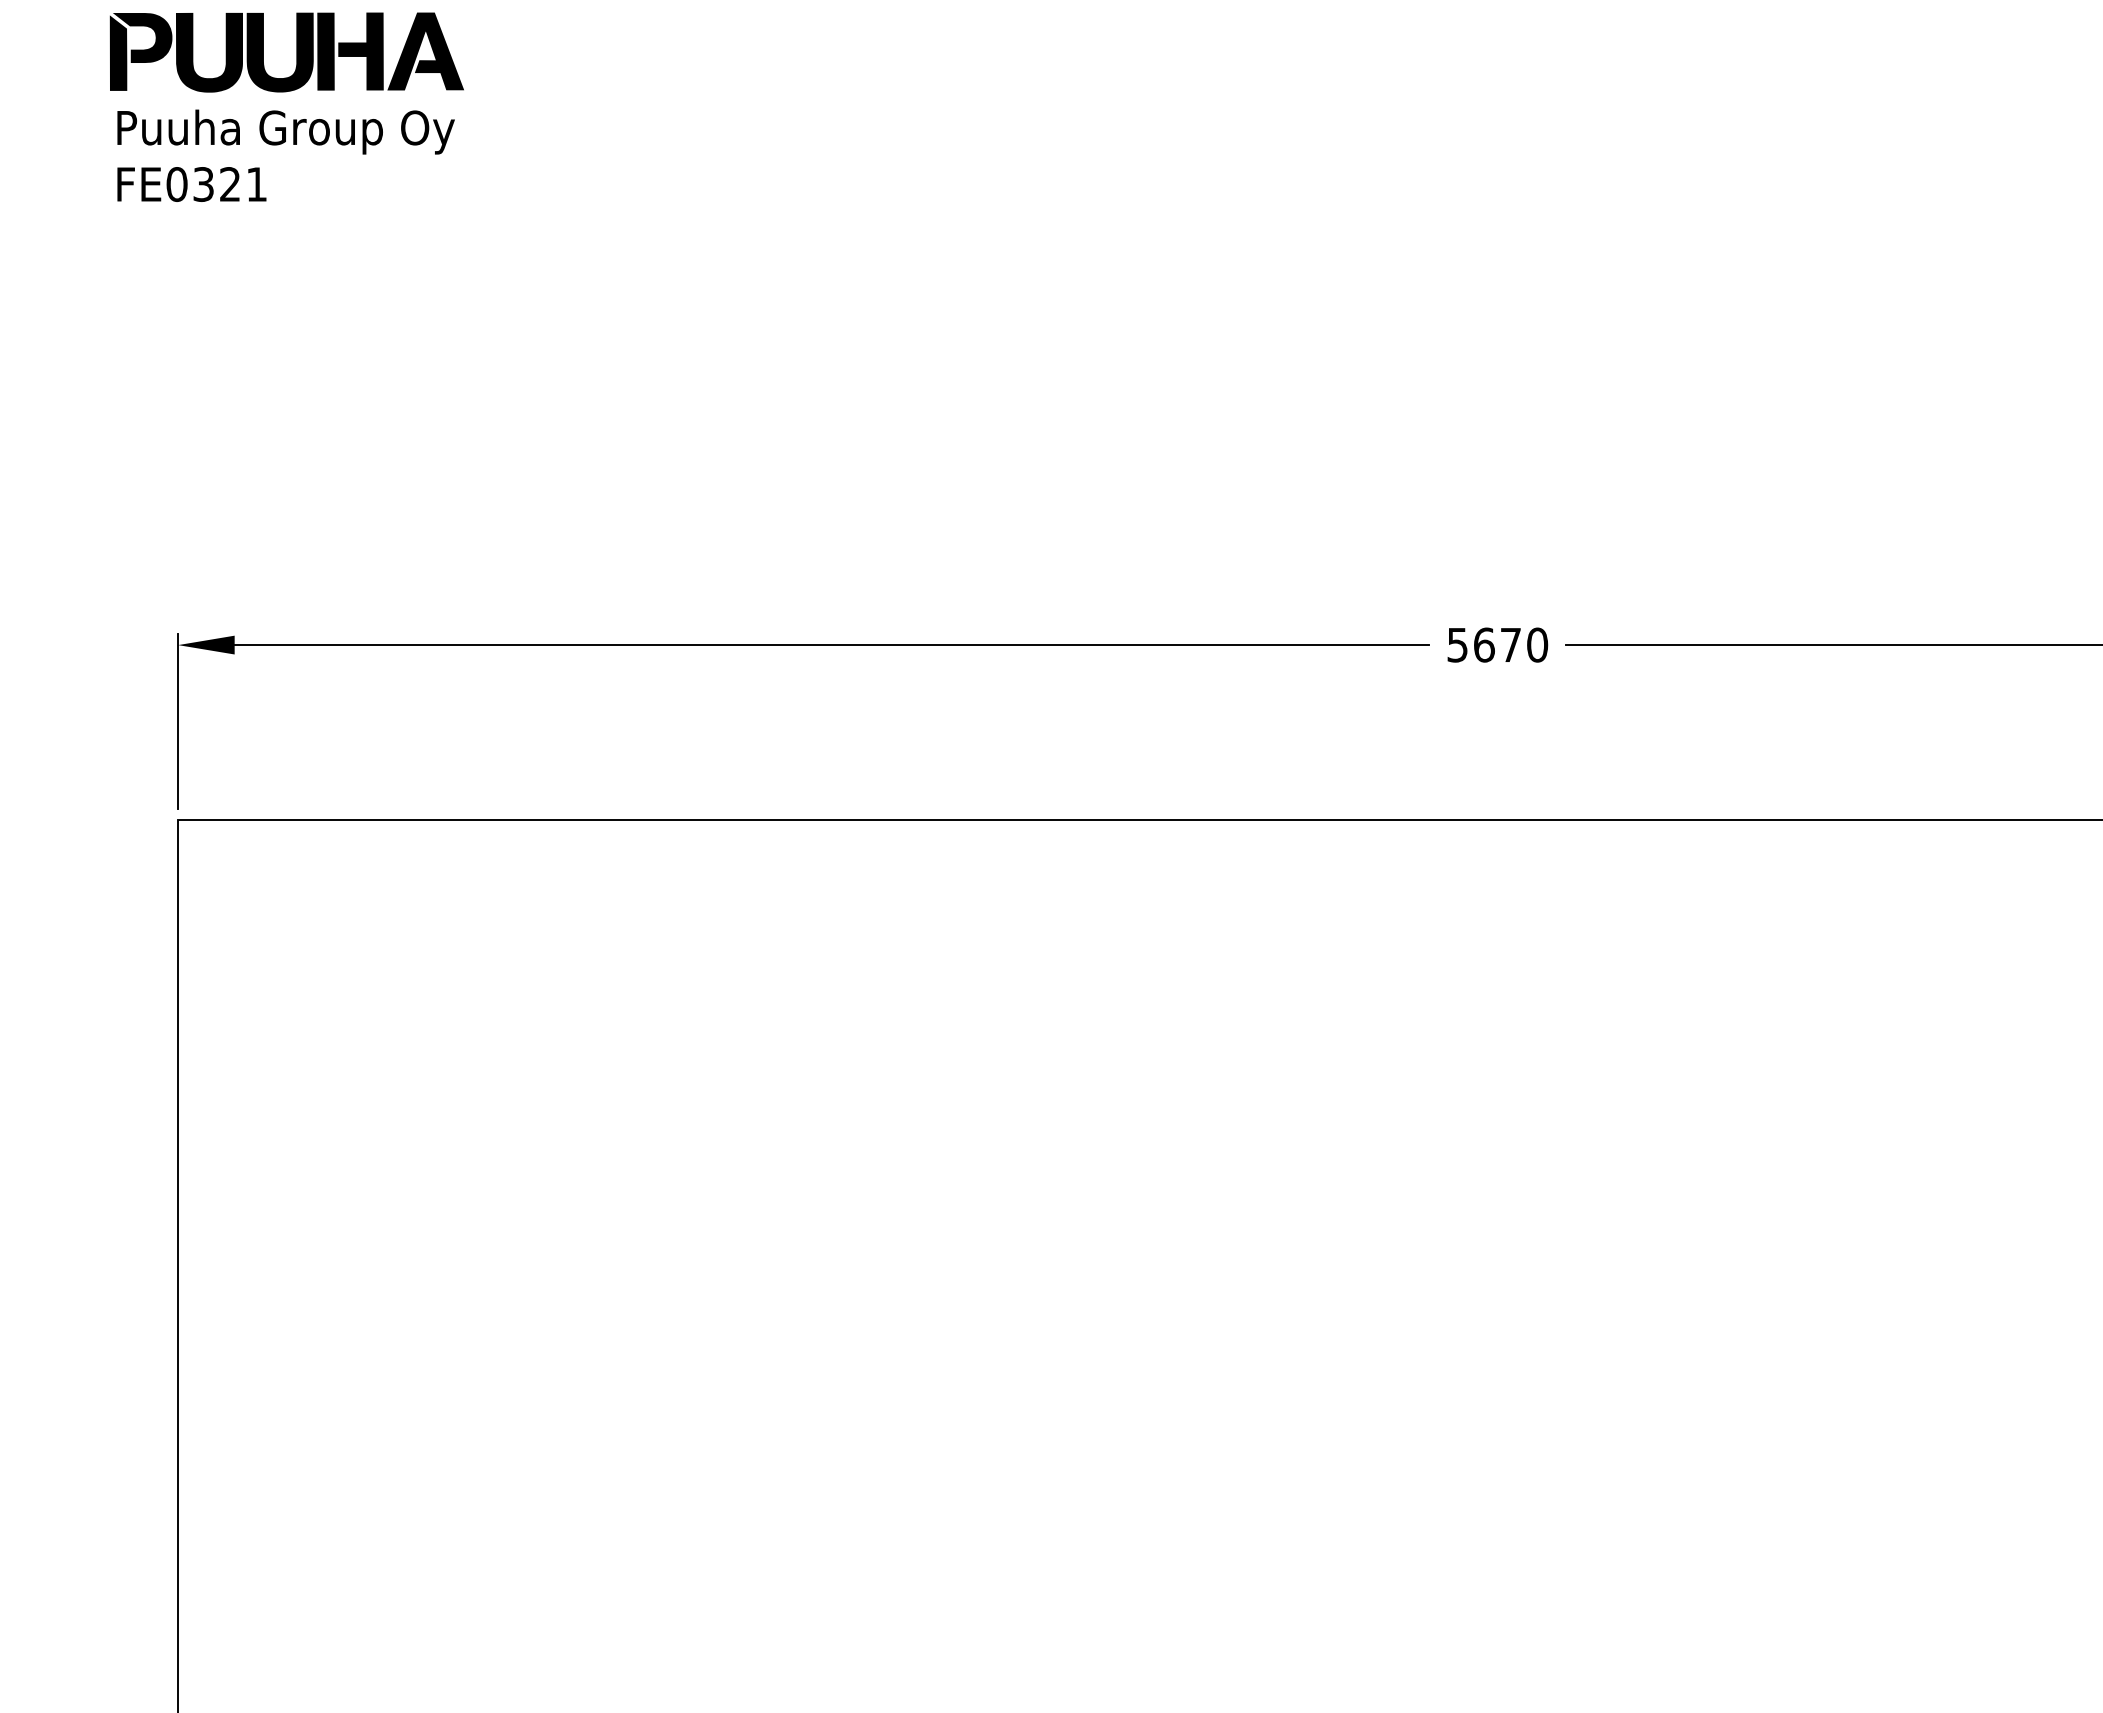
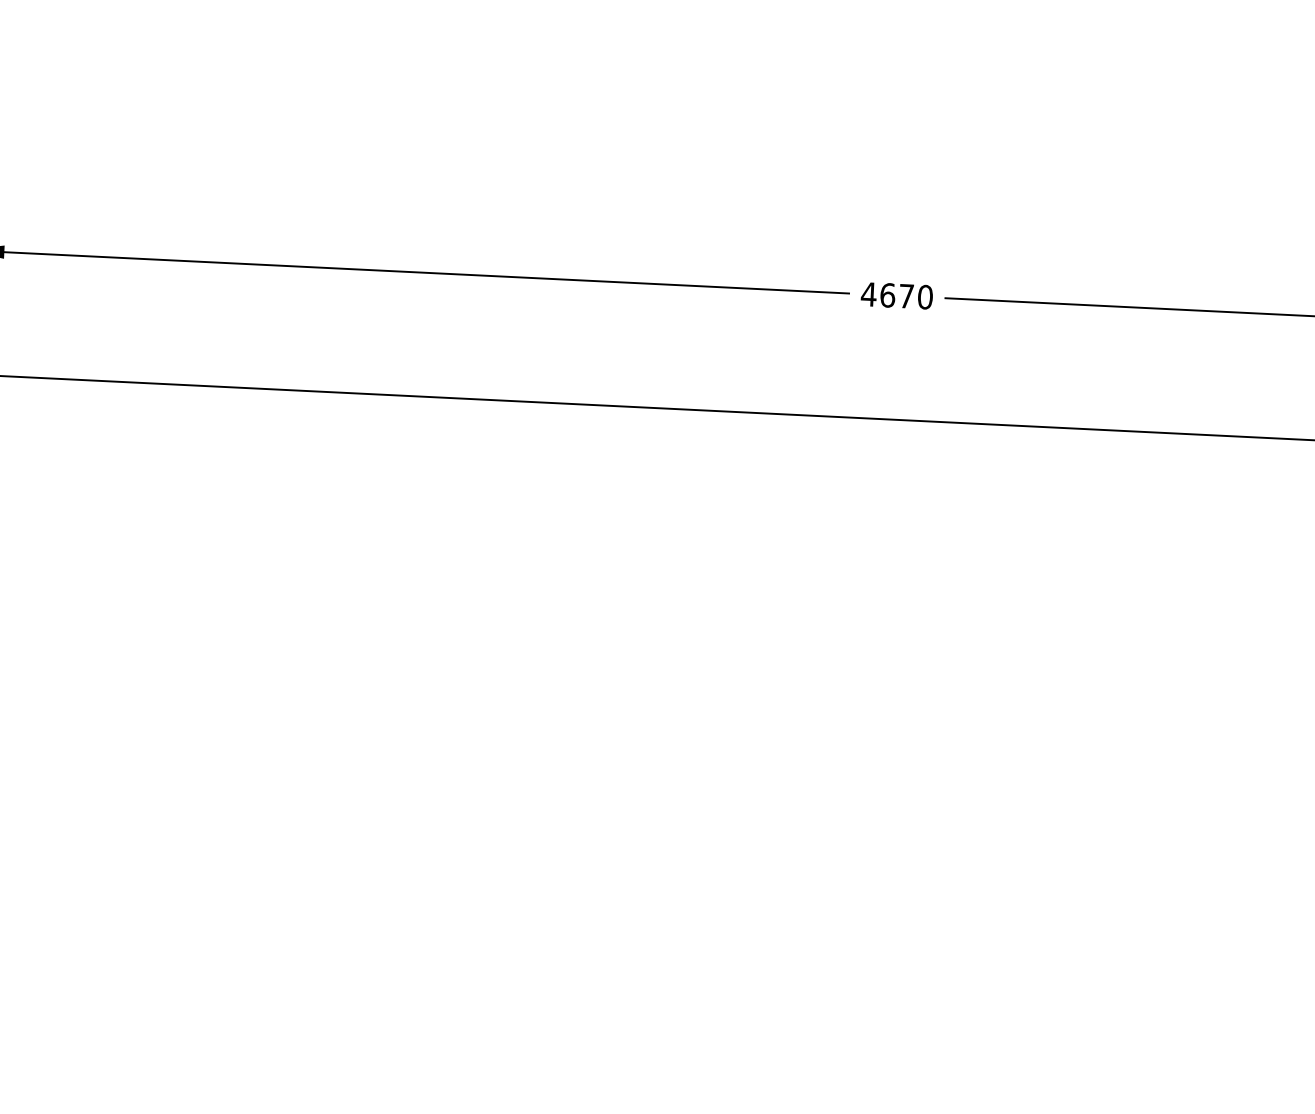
text: (1457, 645) -> (868, 294), 5670 -> 4670

